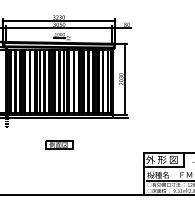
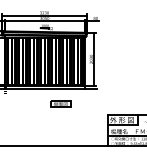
part: (59, 144) -> (61, 104), moved

